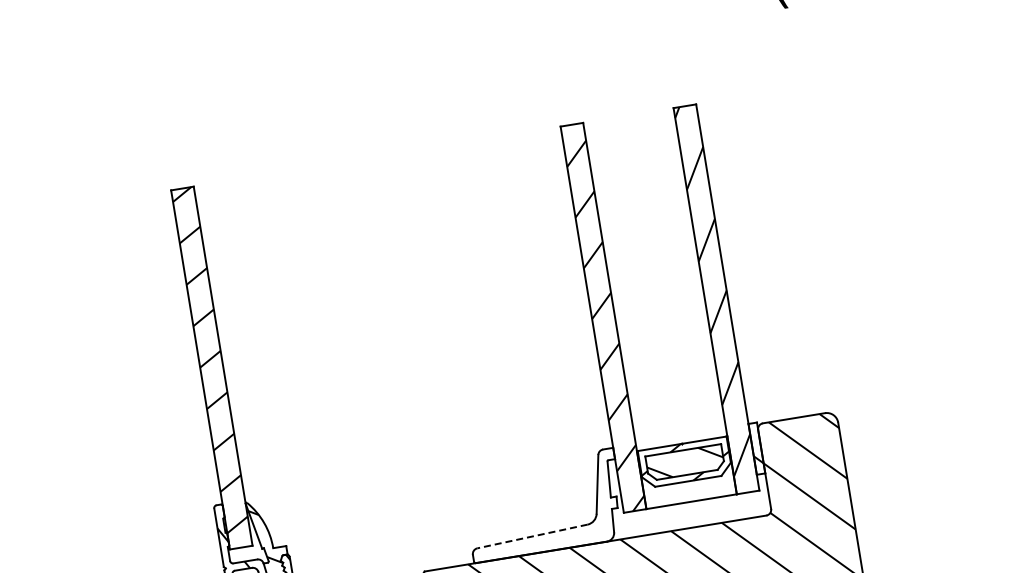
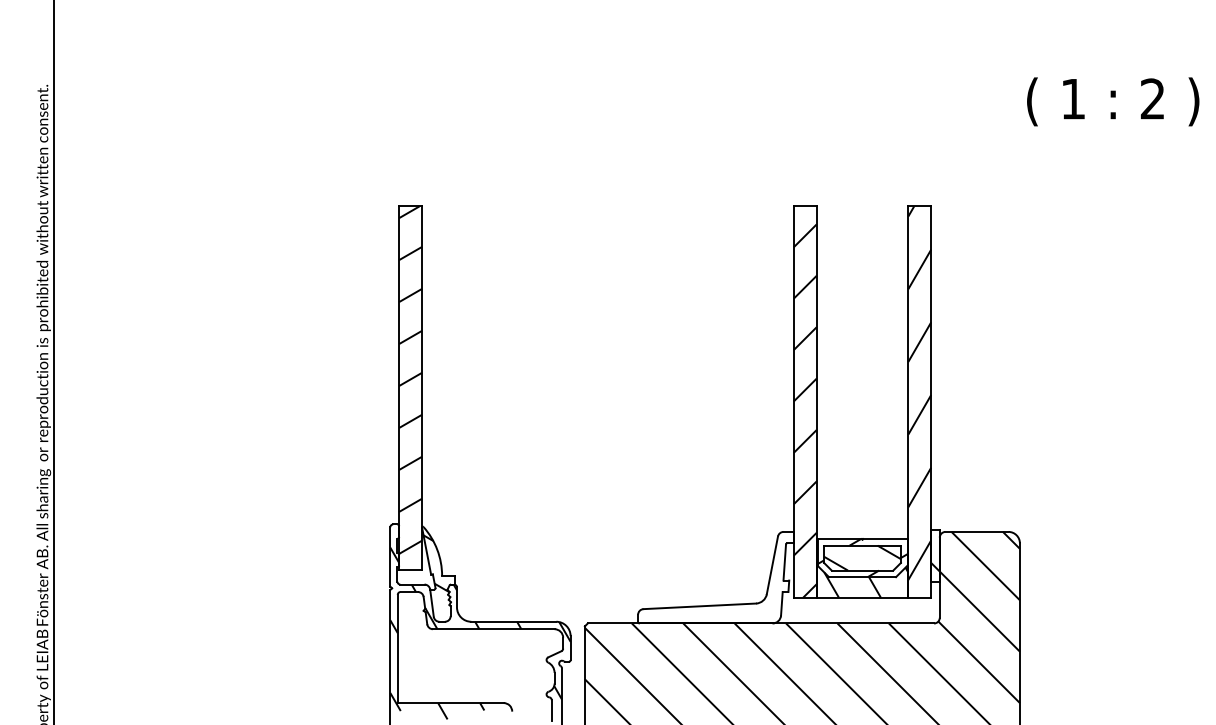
hatch: (688, 482) -> (862, 578), added
line: (532, 536) -> (699, 606), dashed -> solid

